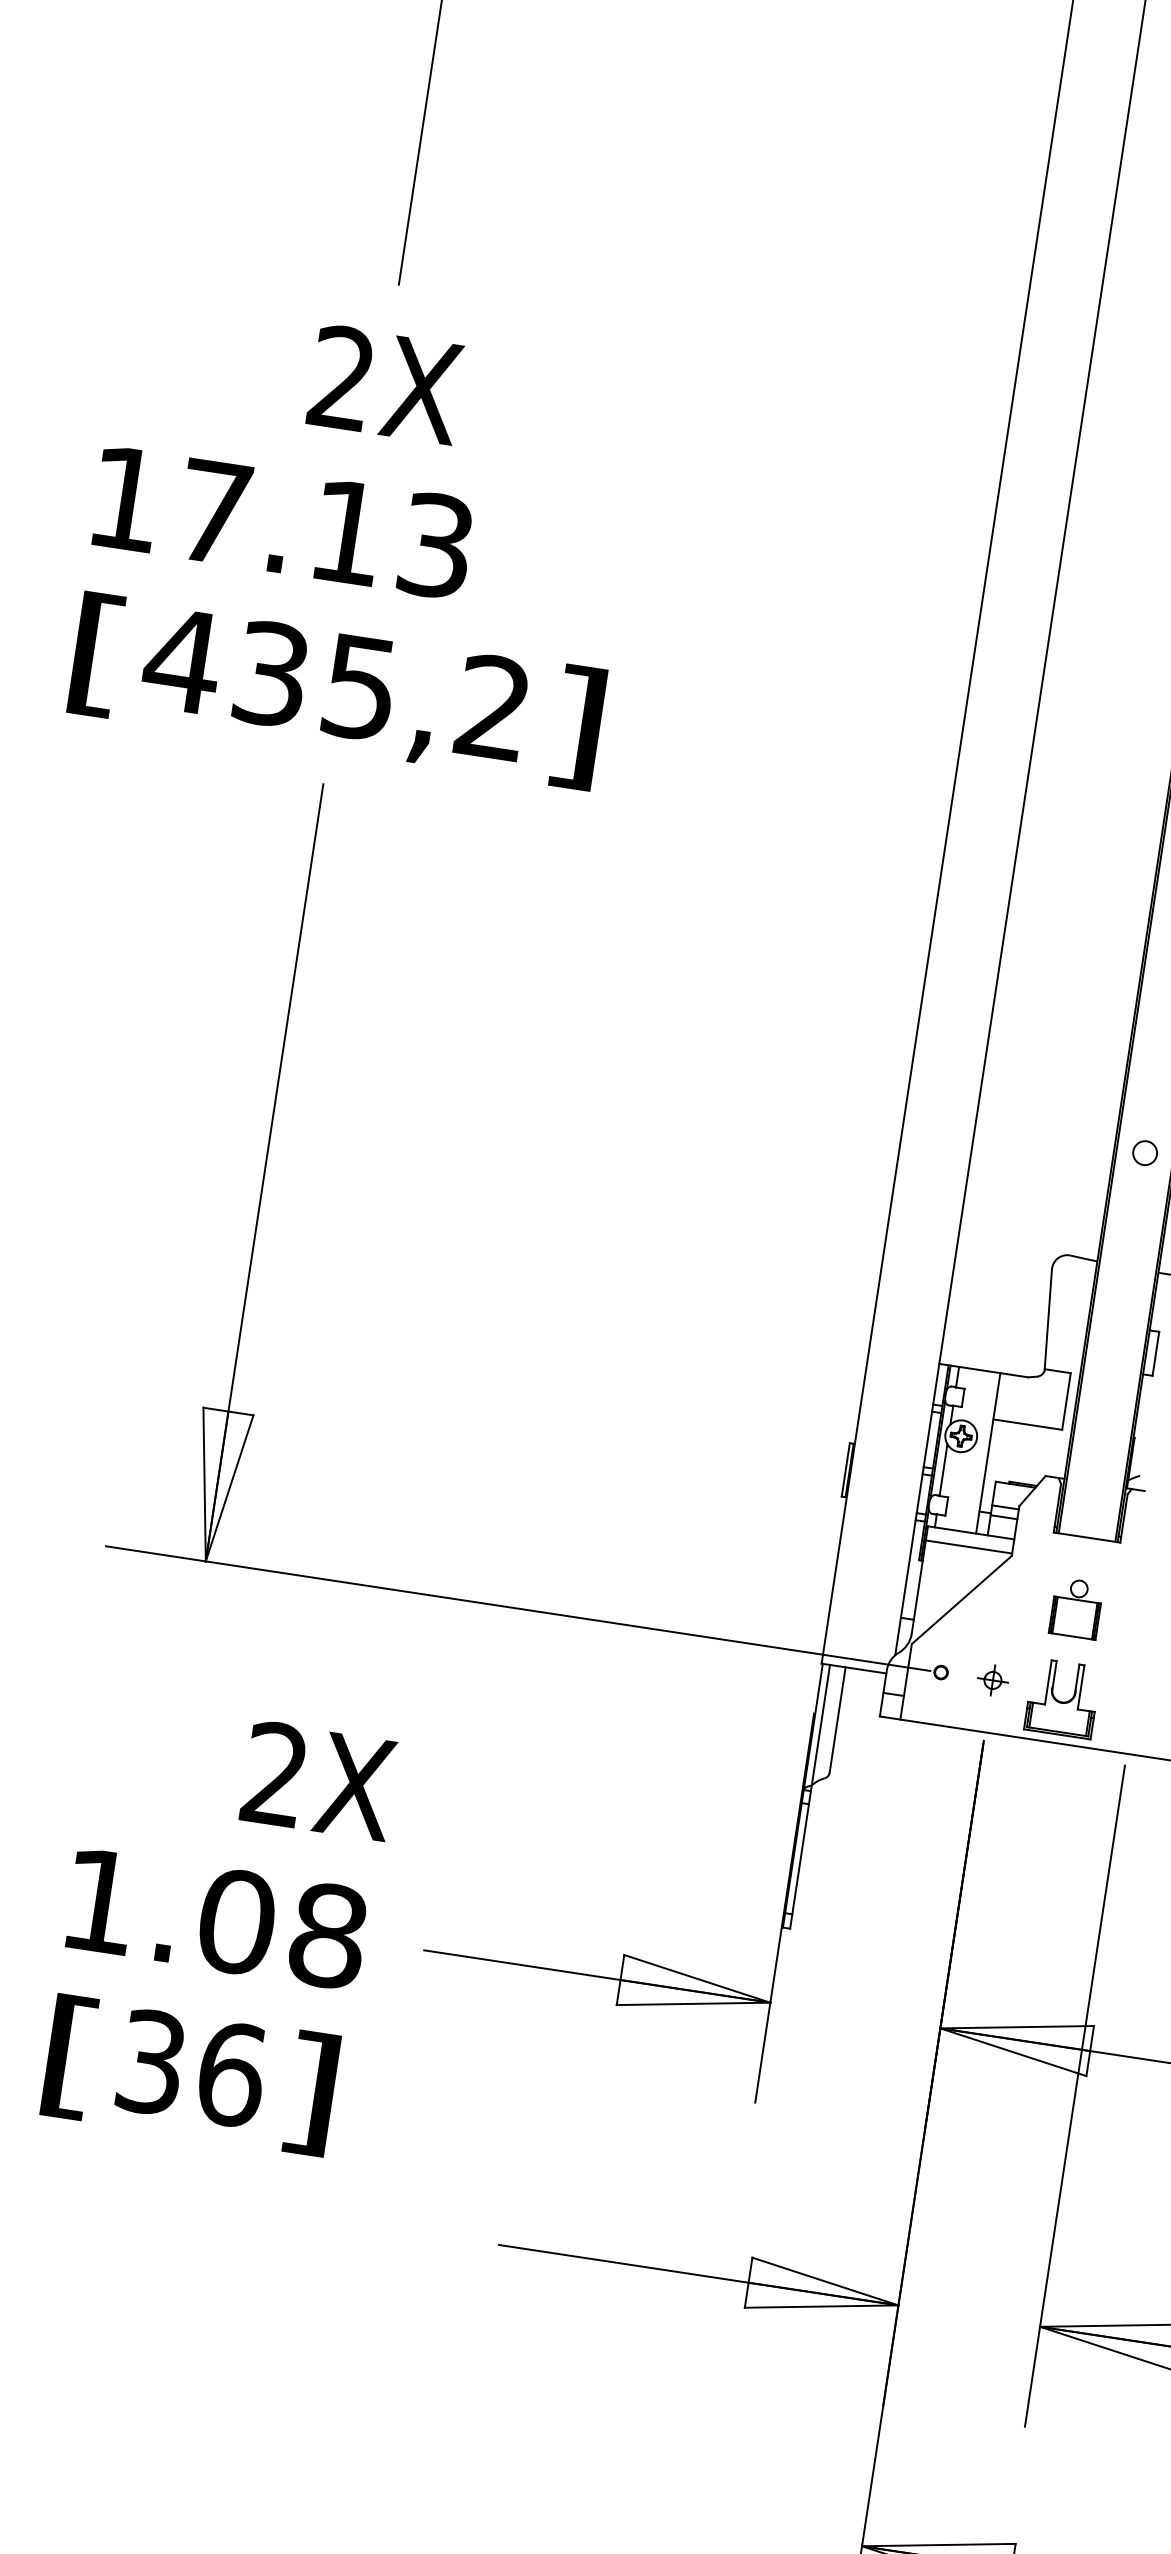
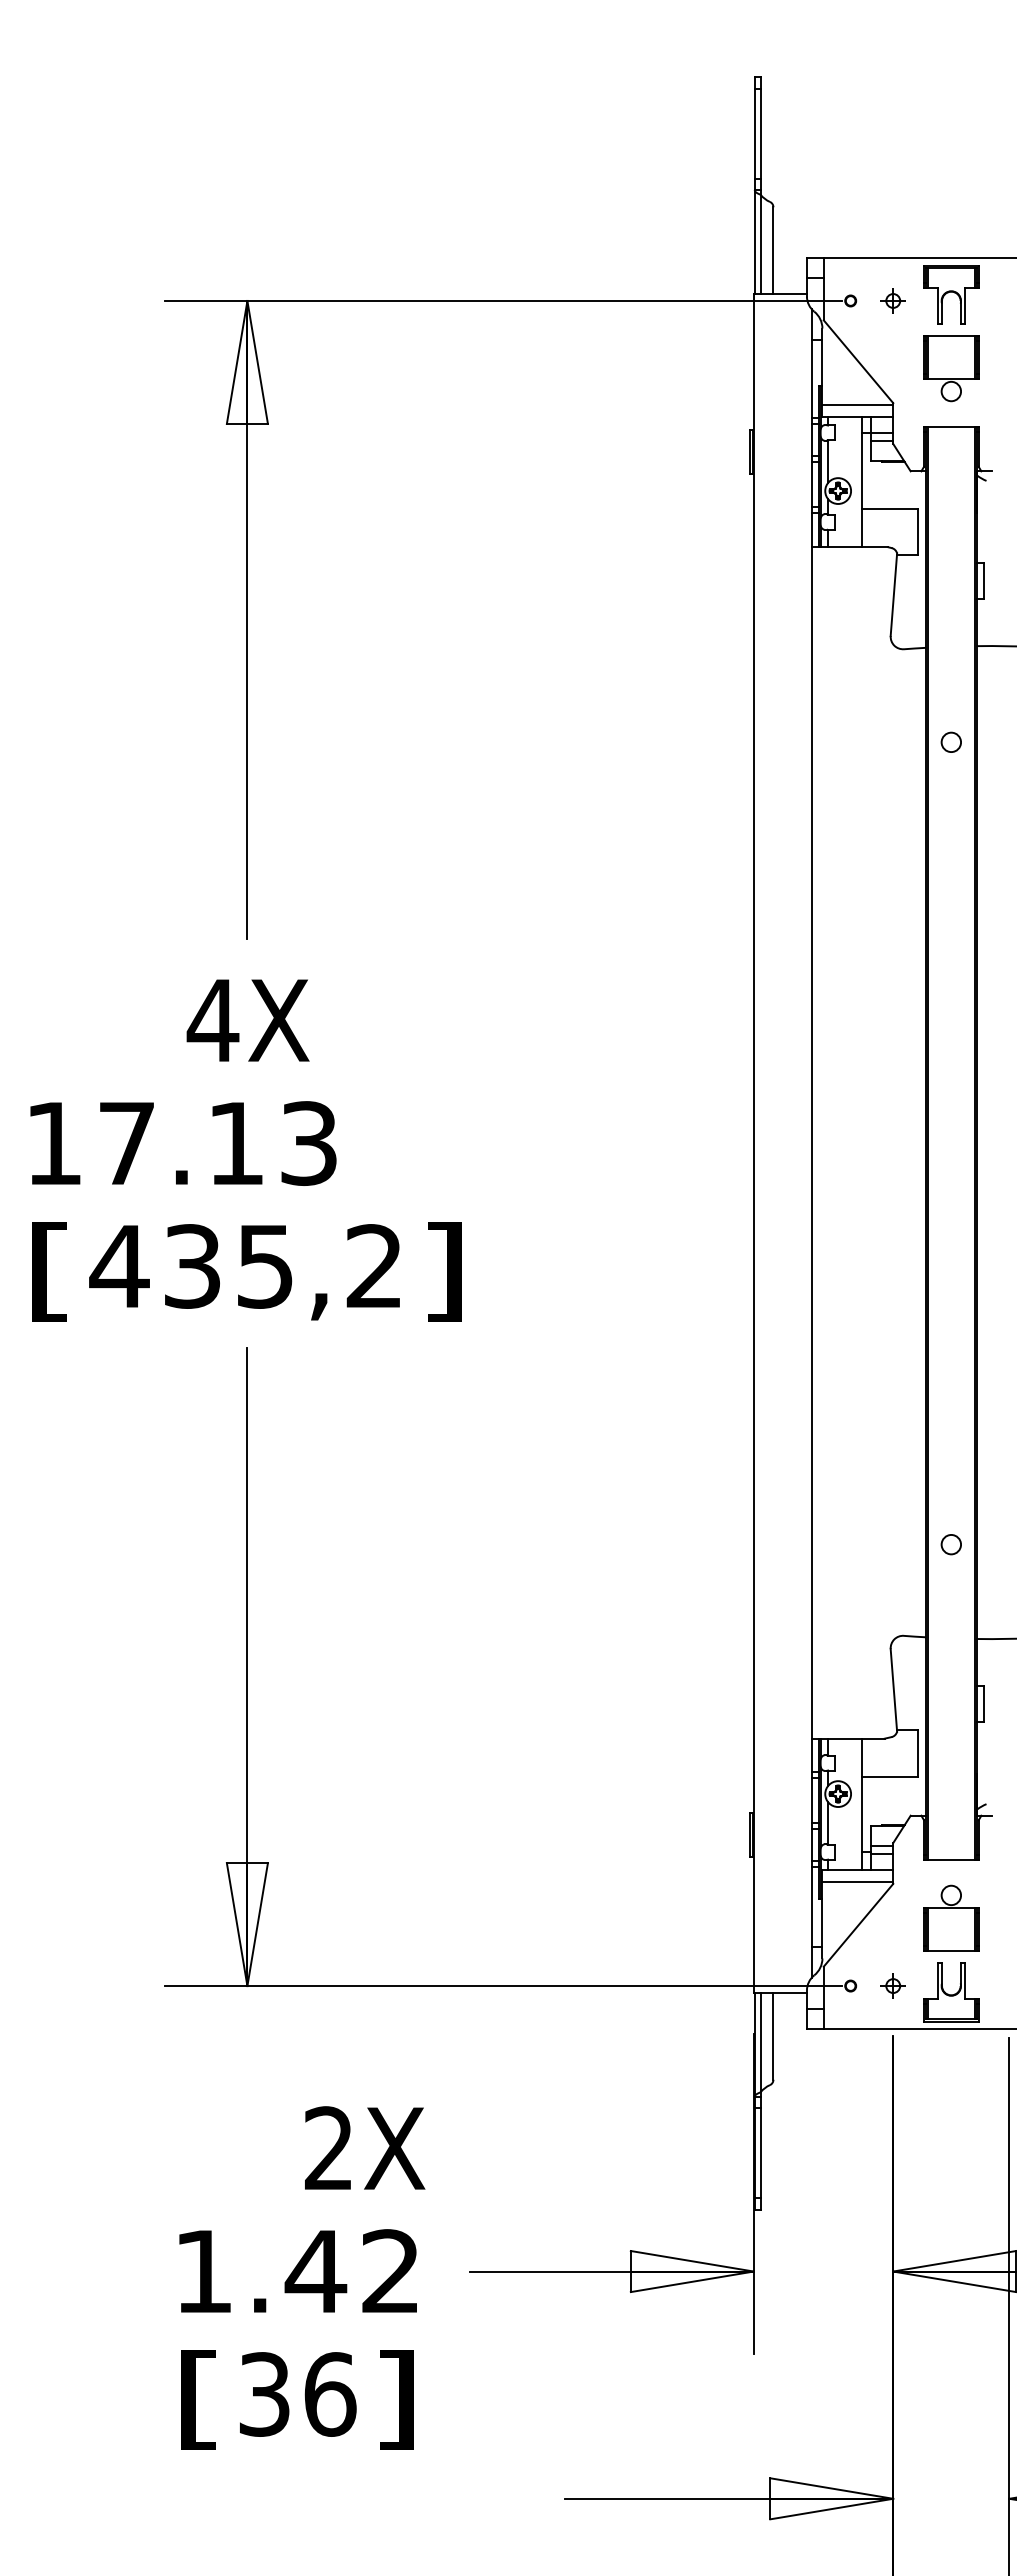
text: (341, 376) -> (212, 1019), 2X -> 4X
part: (1076, 1607) -> (951, 1917), size x1.43
text: (281, 1928) -> (352, 2271), 1.08 -> 1.42

